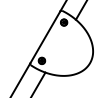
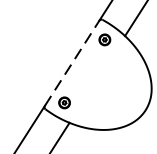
line: (45, 37) -> (72, 63), solid -> dashed

